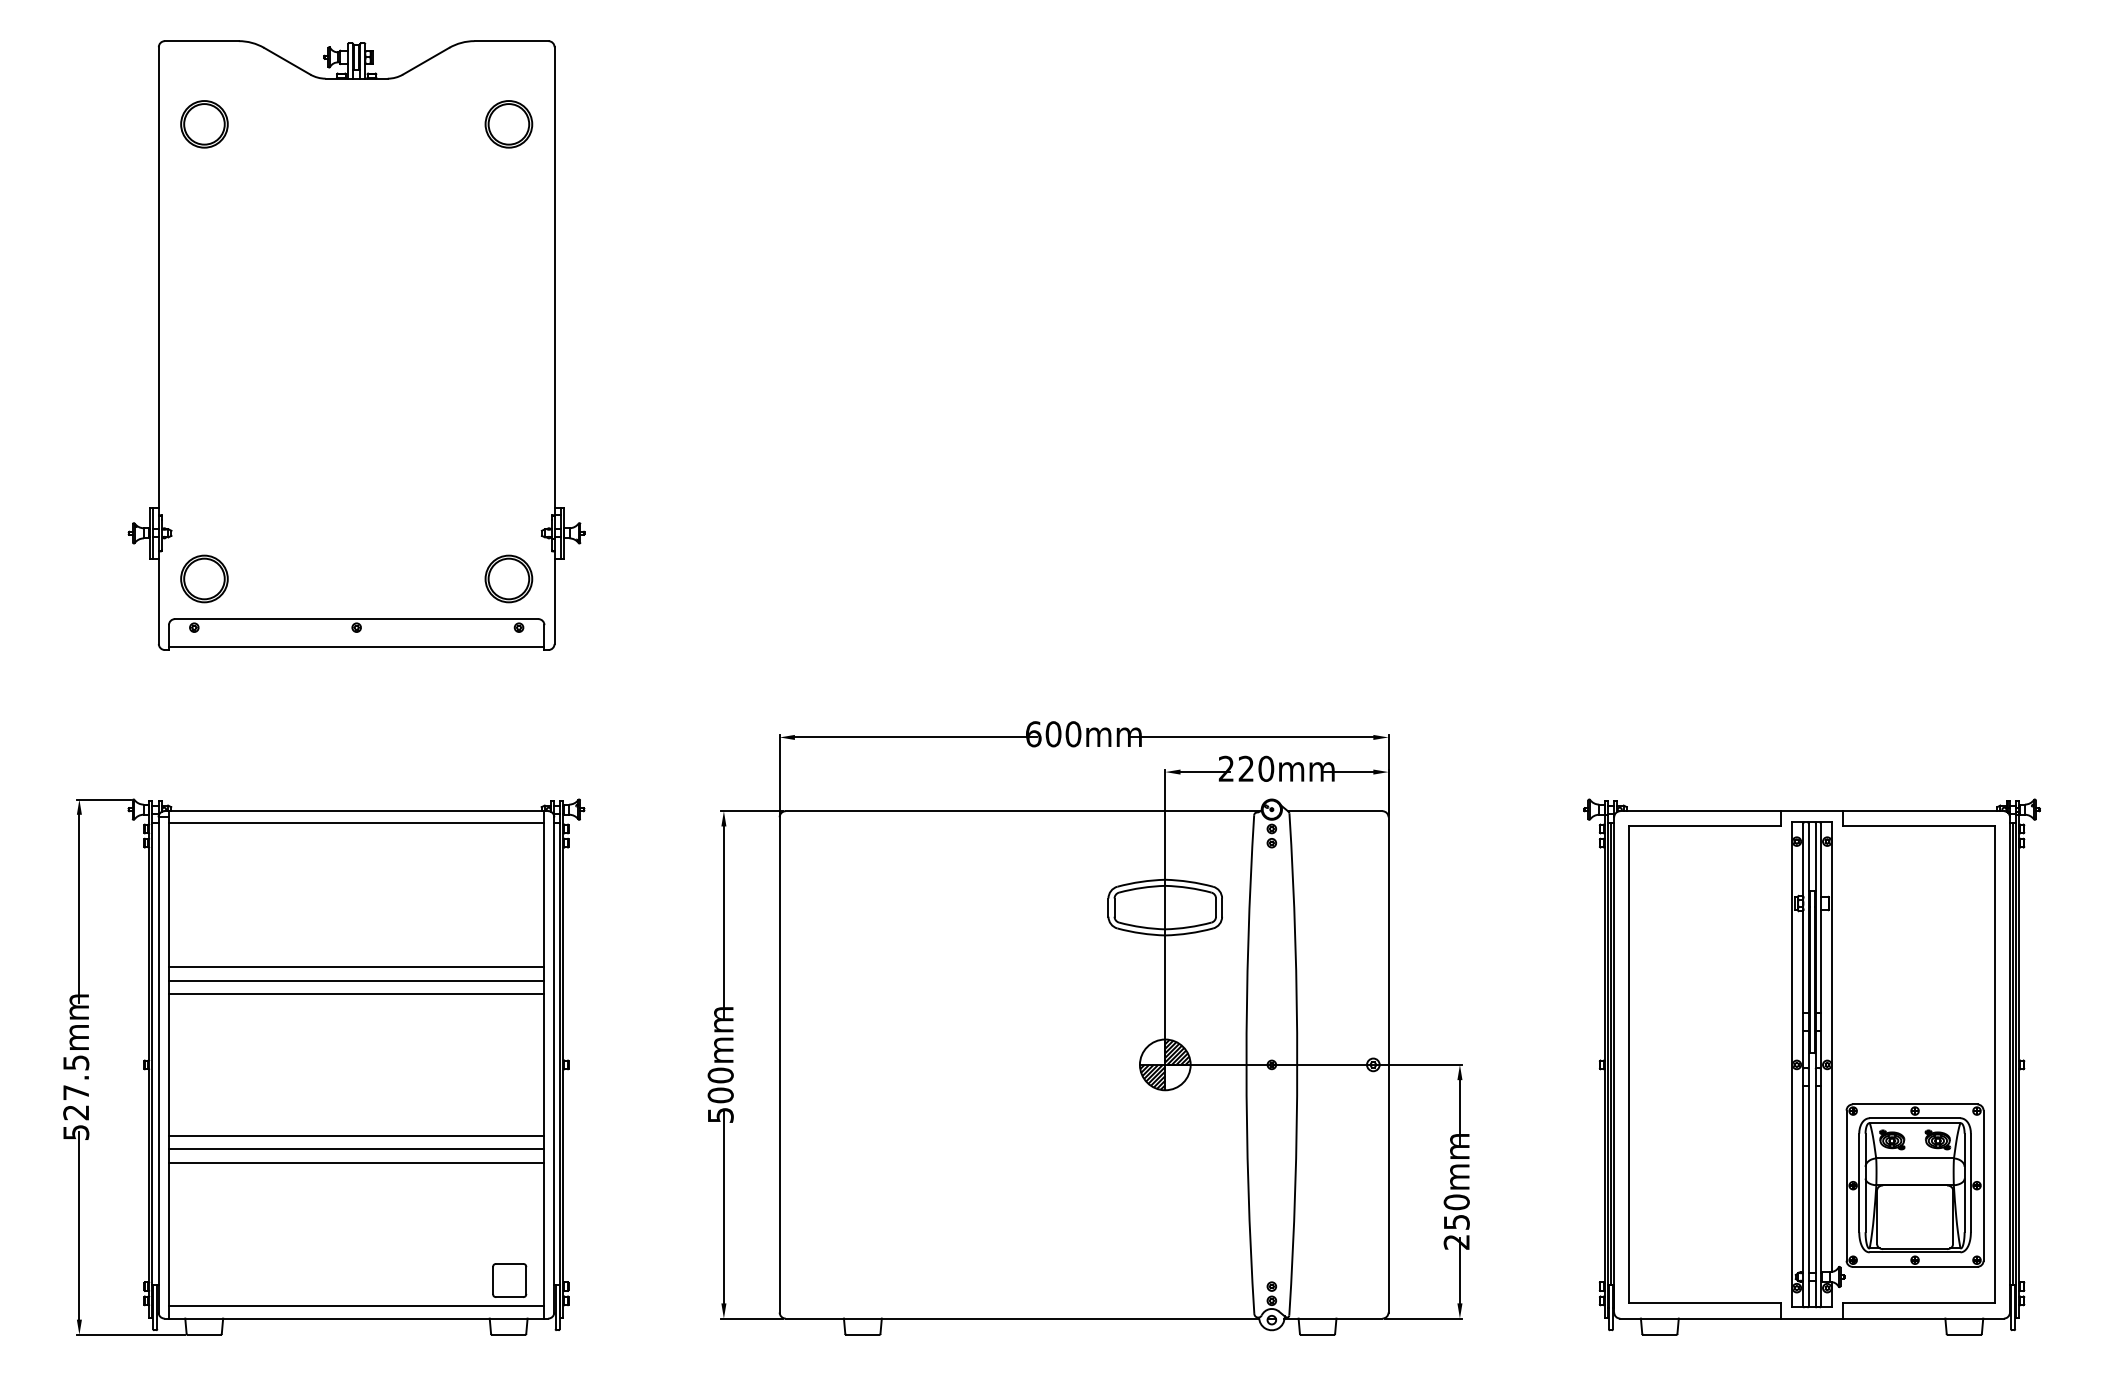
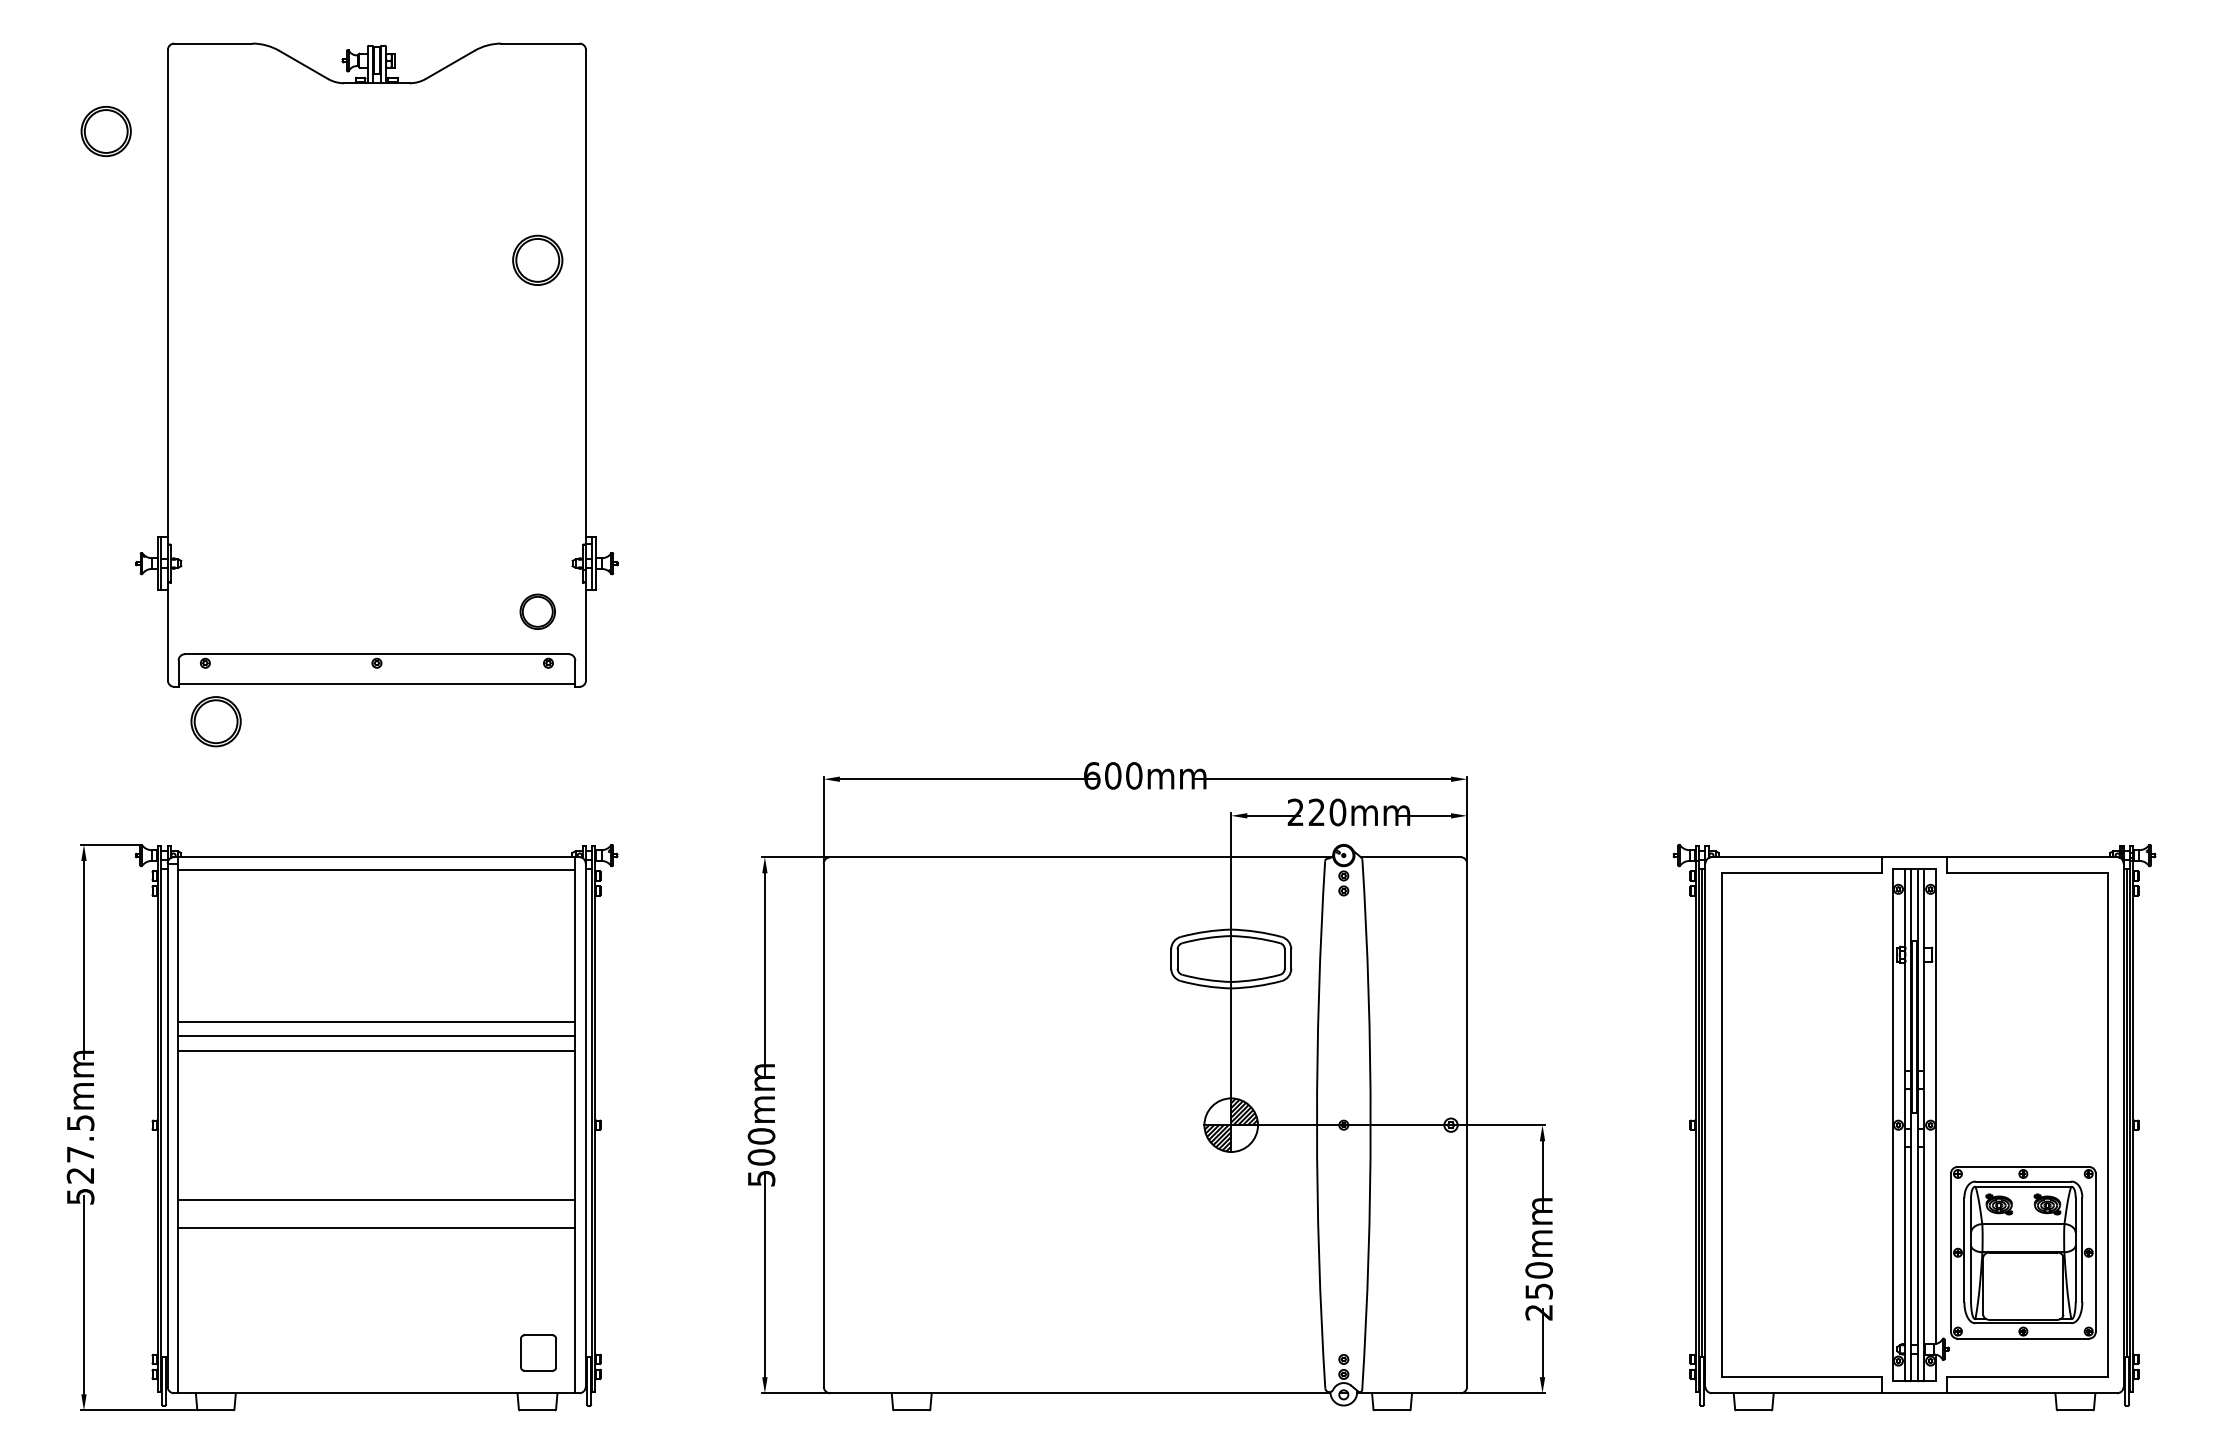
part: (204, 124) -> (106, 131), moved
part: (508, 124) -> (537, 260), moved
part: (204, 578) -> (216, 721), moved
part: (508, 578) -> (537, 611), size x0.7
line: (356, 1149) -> (376, 1214), removed
line: (356, 1306) -> (376, 1380), removed

